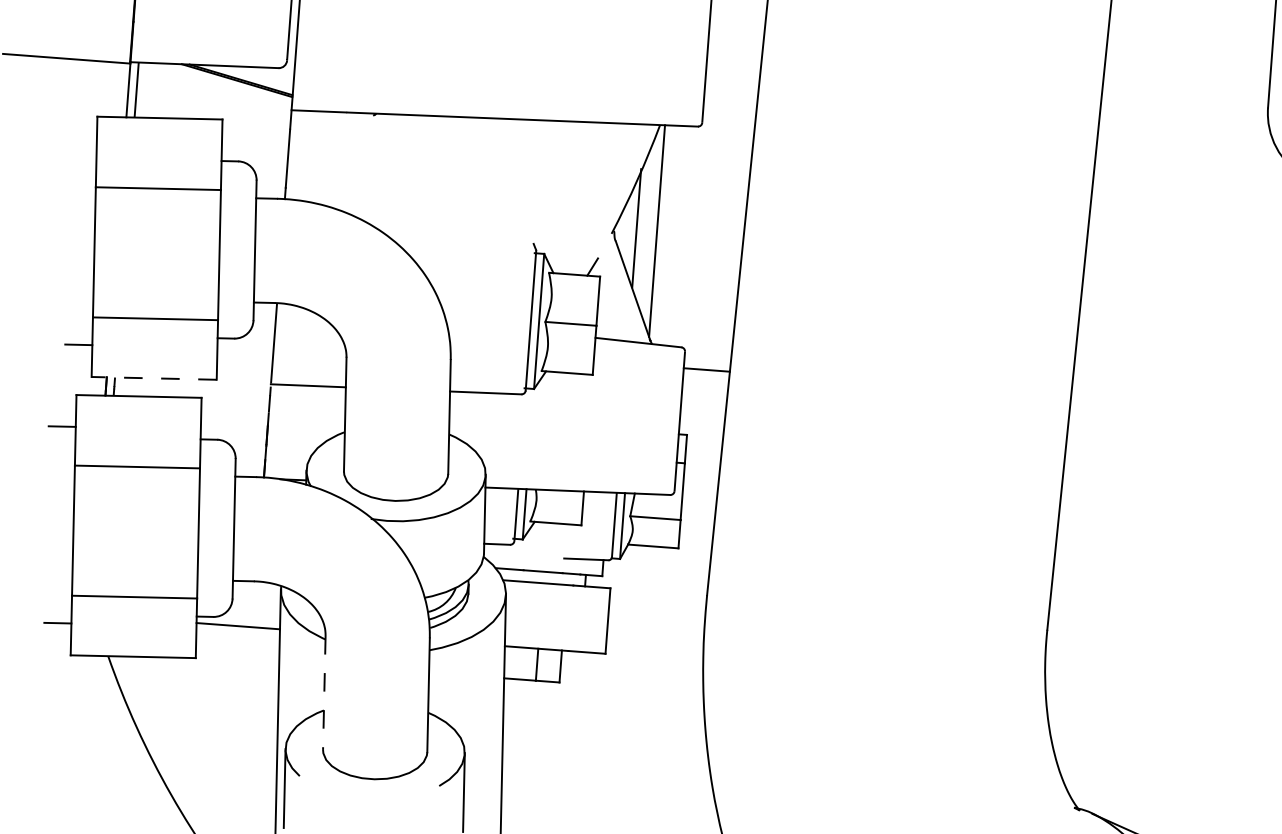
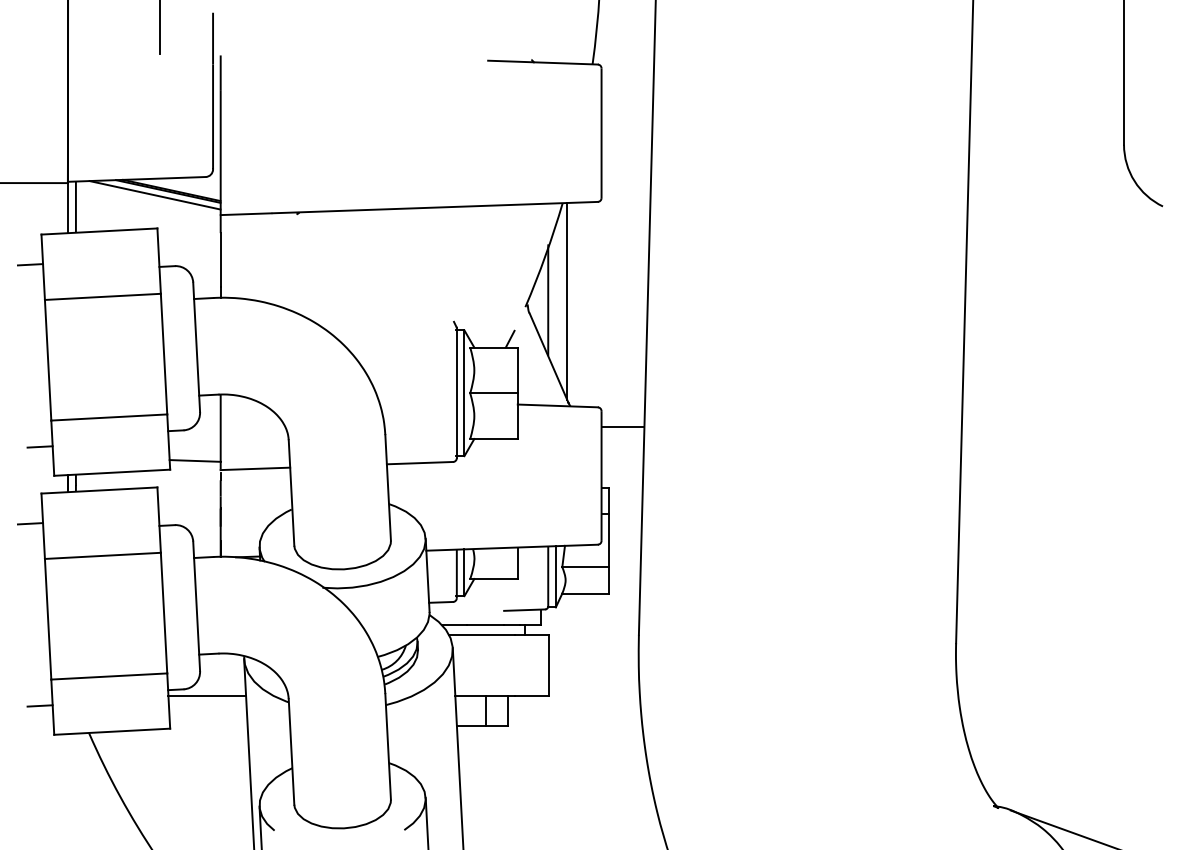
line: (222, 83) -> (154, 195), added
line: (83, 147) -> (30, 264), added
line: (244, 371) -> (195, 460), added
line: (153, 378) -> (111, 472), dashed -> solid
line: (324, 692) -> (291, 751), dashed -> solid

